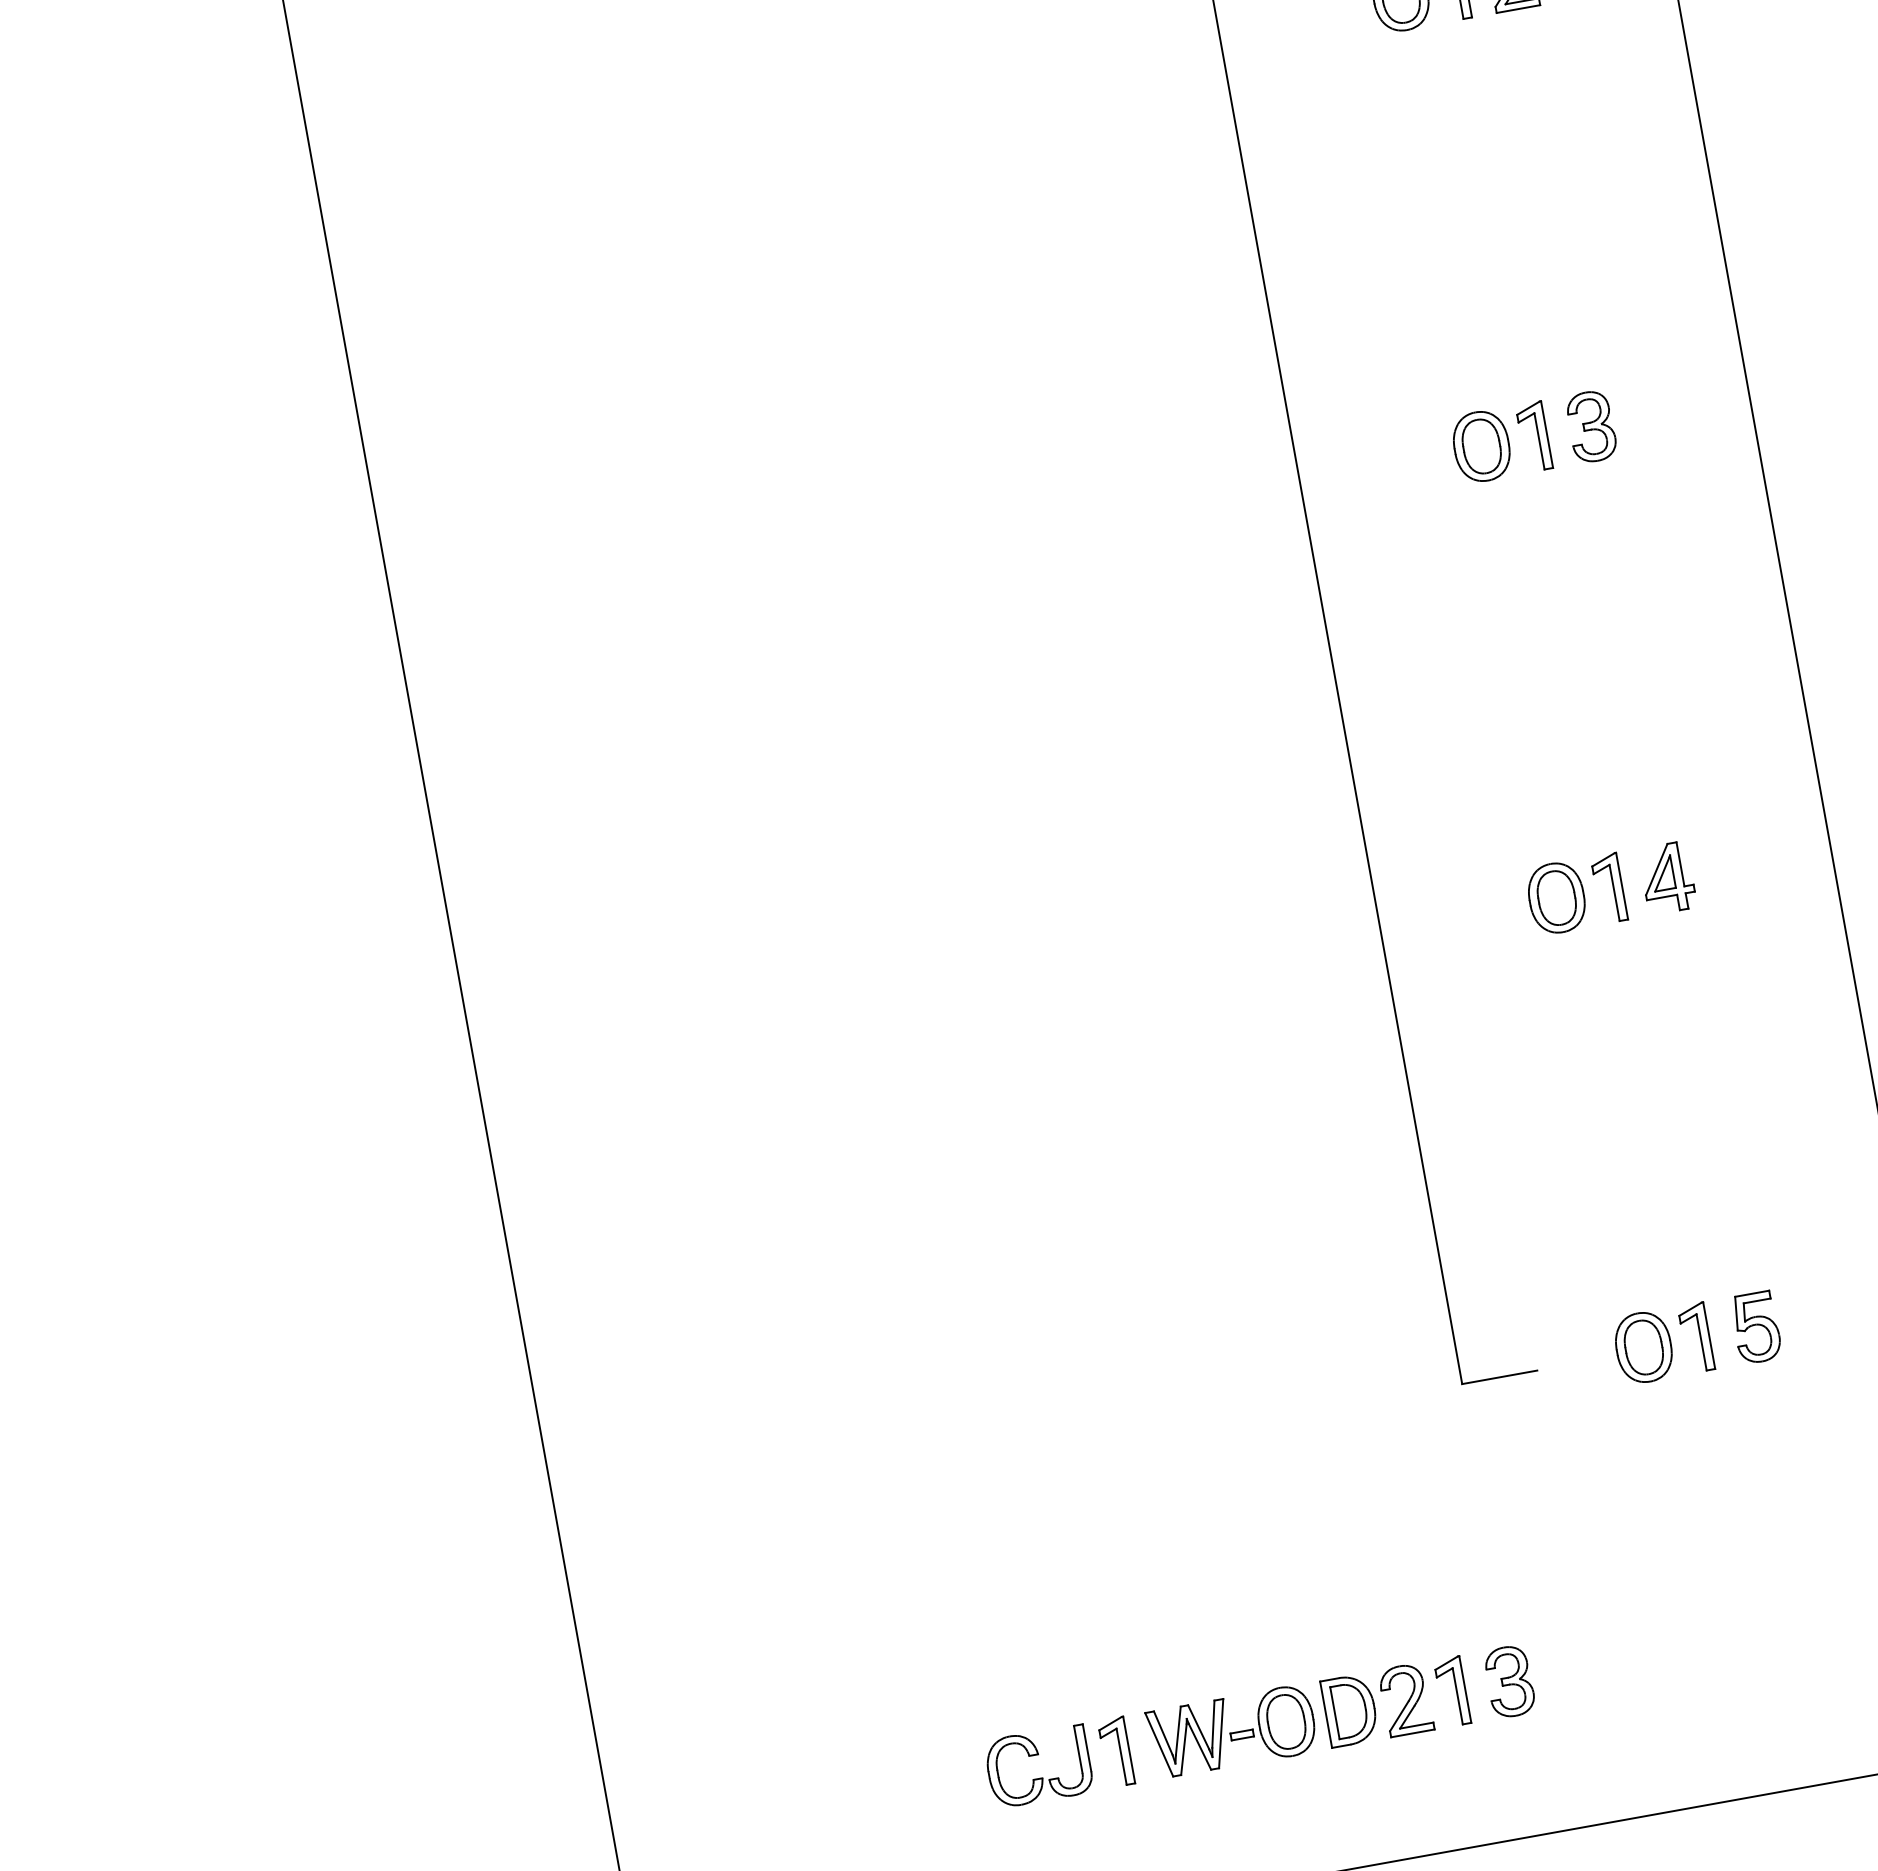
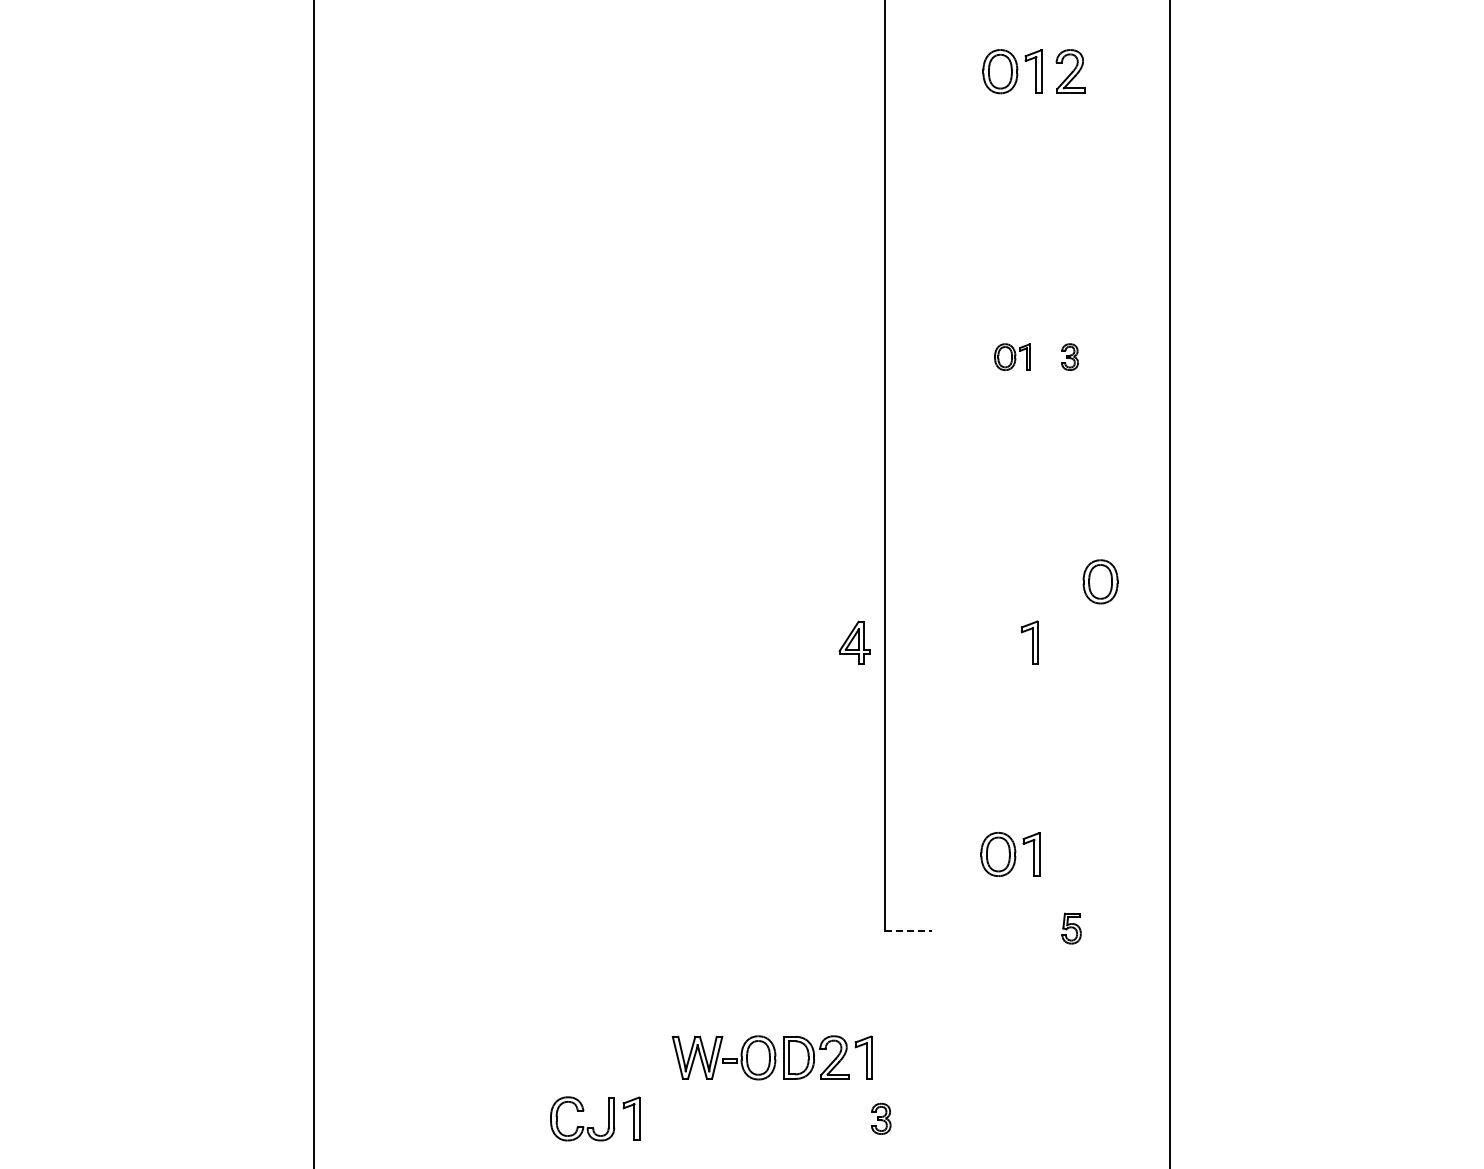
part: (1590, 425) -> (1069, 356), size x0.6
part: (1500, 441) -> (1012, 356), size x0.6
part: (1666, 877) -> (854, 642), moved
part: (1556, 897) -> (1100, 581), moved
part: (1756, 1327) -> (1071, 928), size x0.7
part: (1662, 1344) -> (1010, 854), moved
line: (1499, 1376) -> (908, 930), solid -> dashed
part: (1510, 1680) -> (881, 1118), size x0.7
part: (1306, 1717) -> (771, 1057), moved

